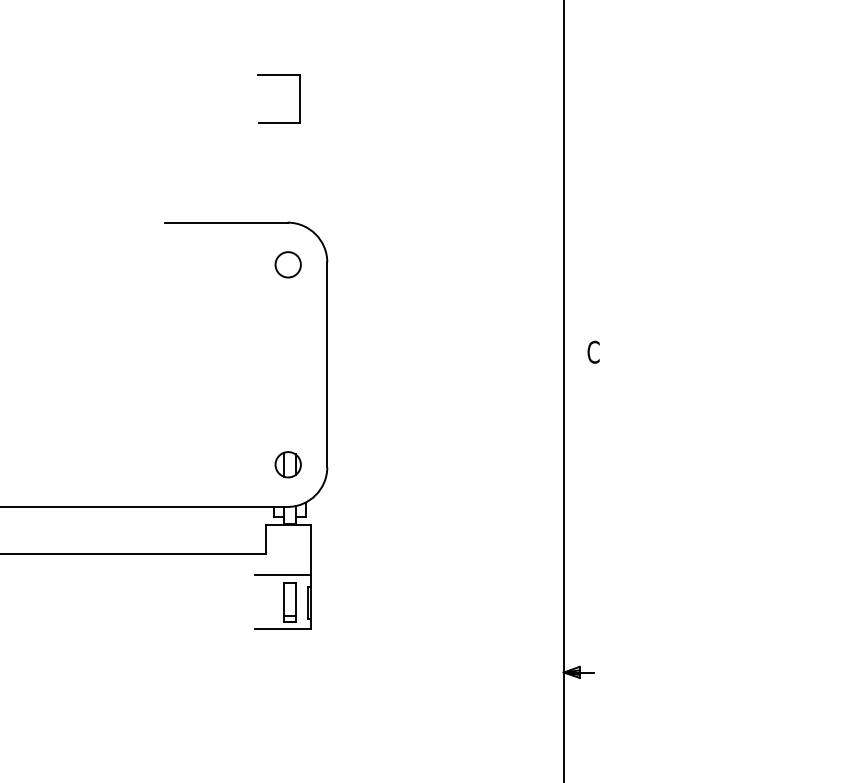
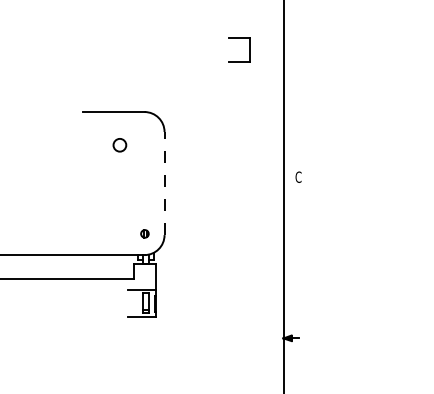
part: (299, 98) -> (249, 49), moved
circle: (287, 265) -> (119, 145), moved
line: (327, 364) -> (164, 183), solid -> dashed
part: (287, 464) -> (144, 233), size x0.6

